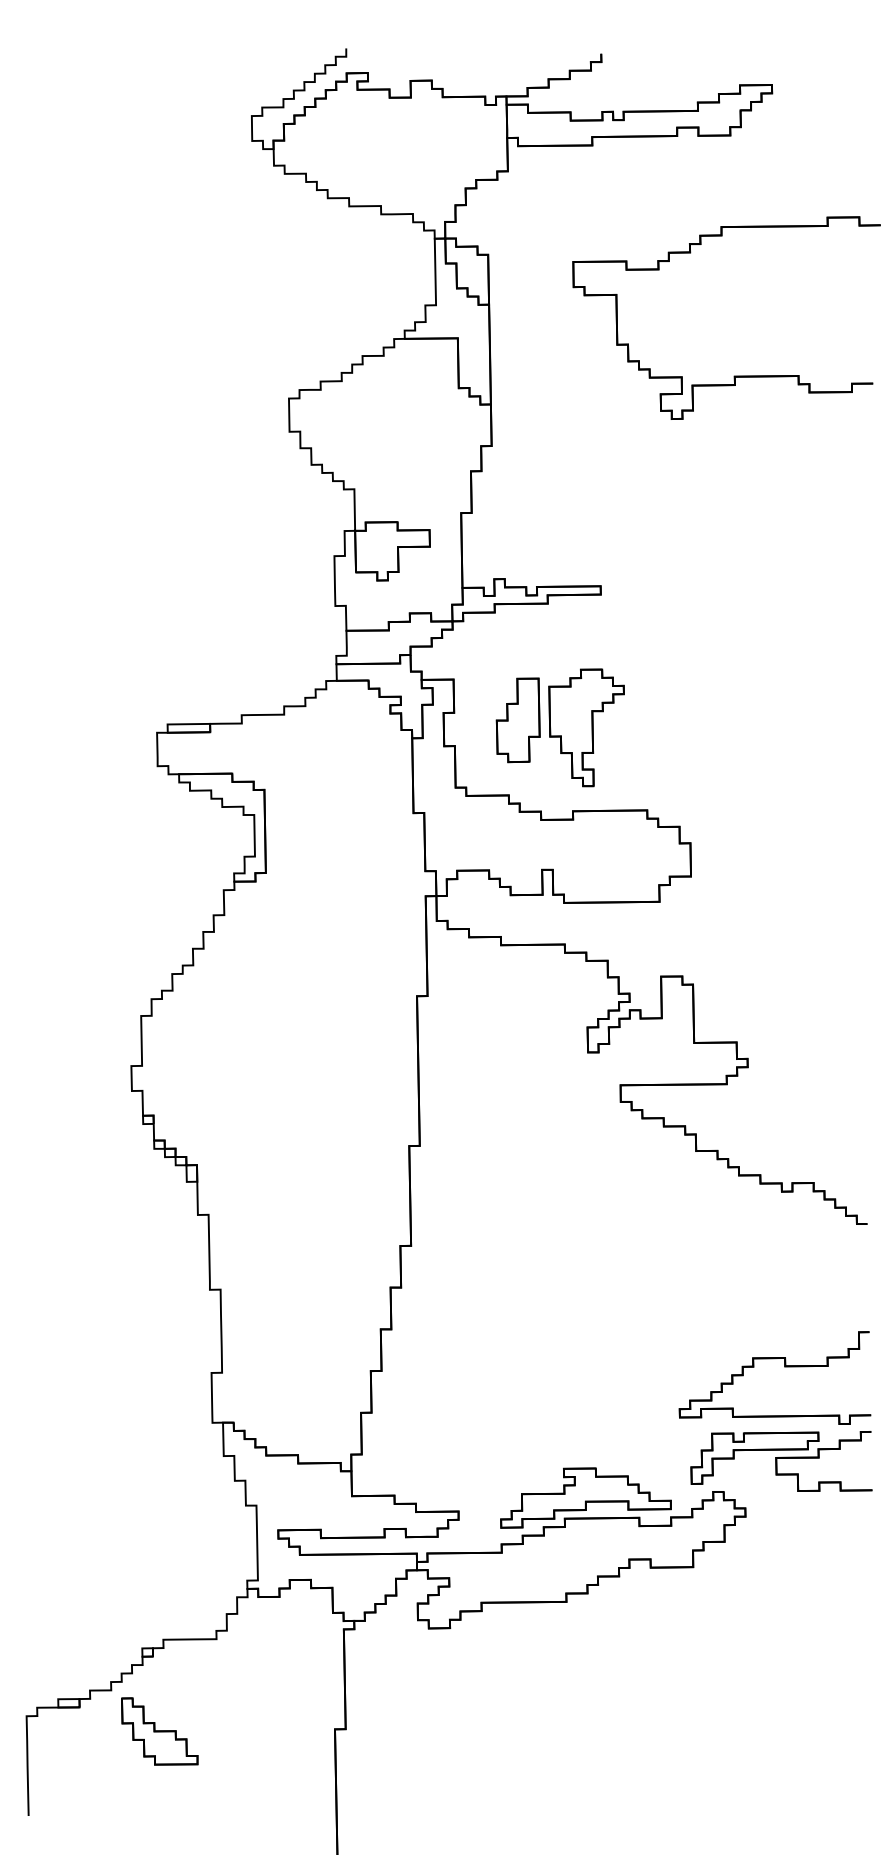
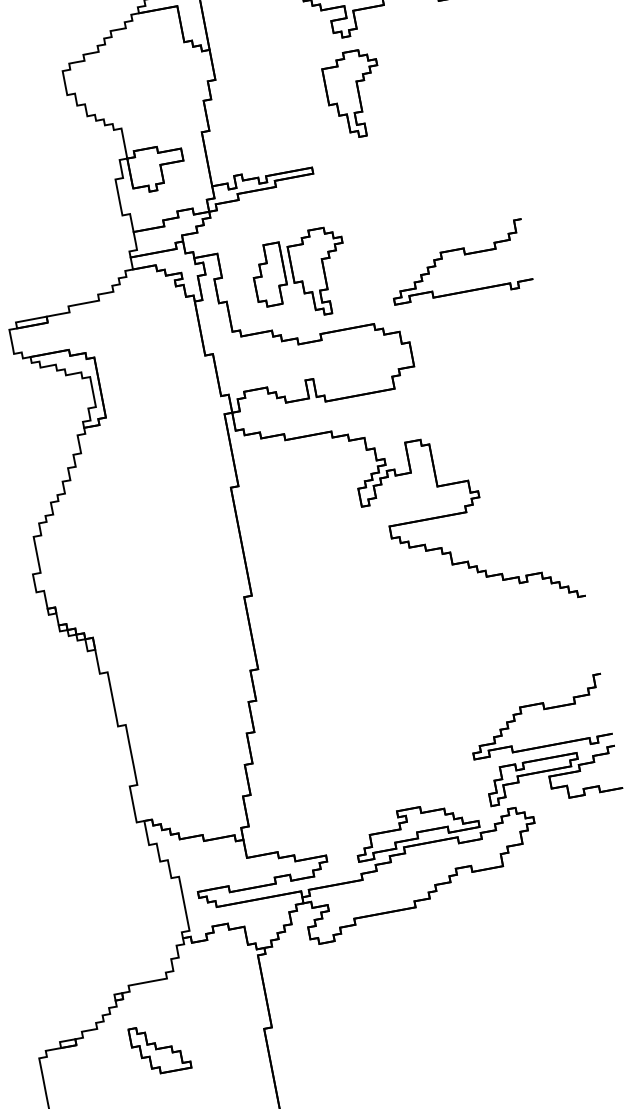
part: (674, 497) -> (354, 94), added
part: (784, 739) -> (464, 255), added
part: (159, 1731) -> (159, 1048), moved

